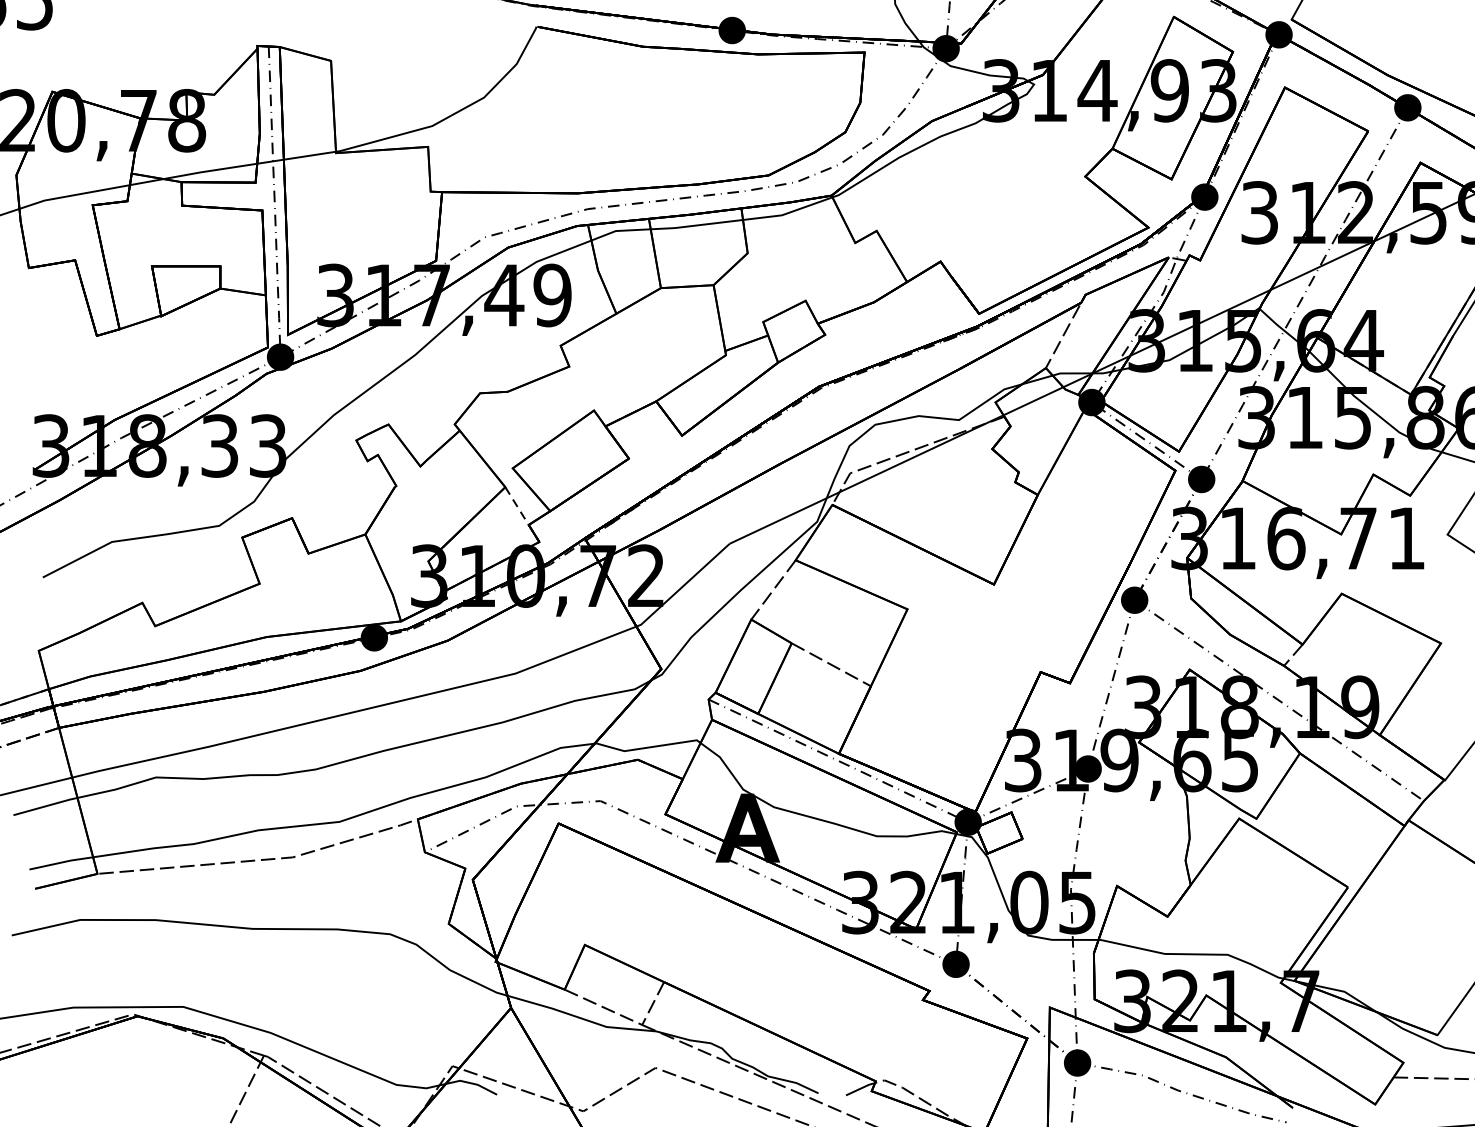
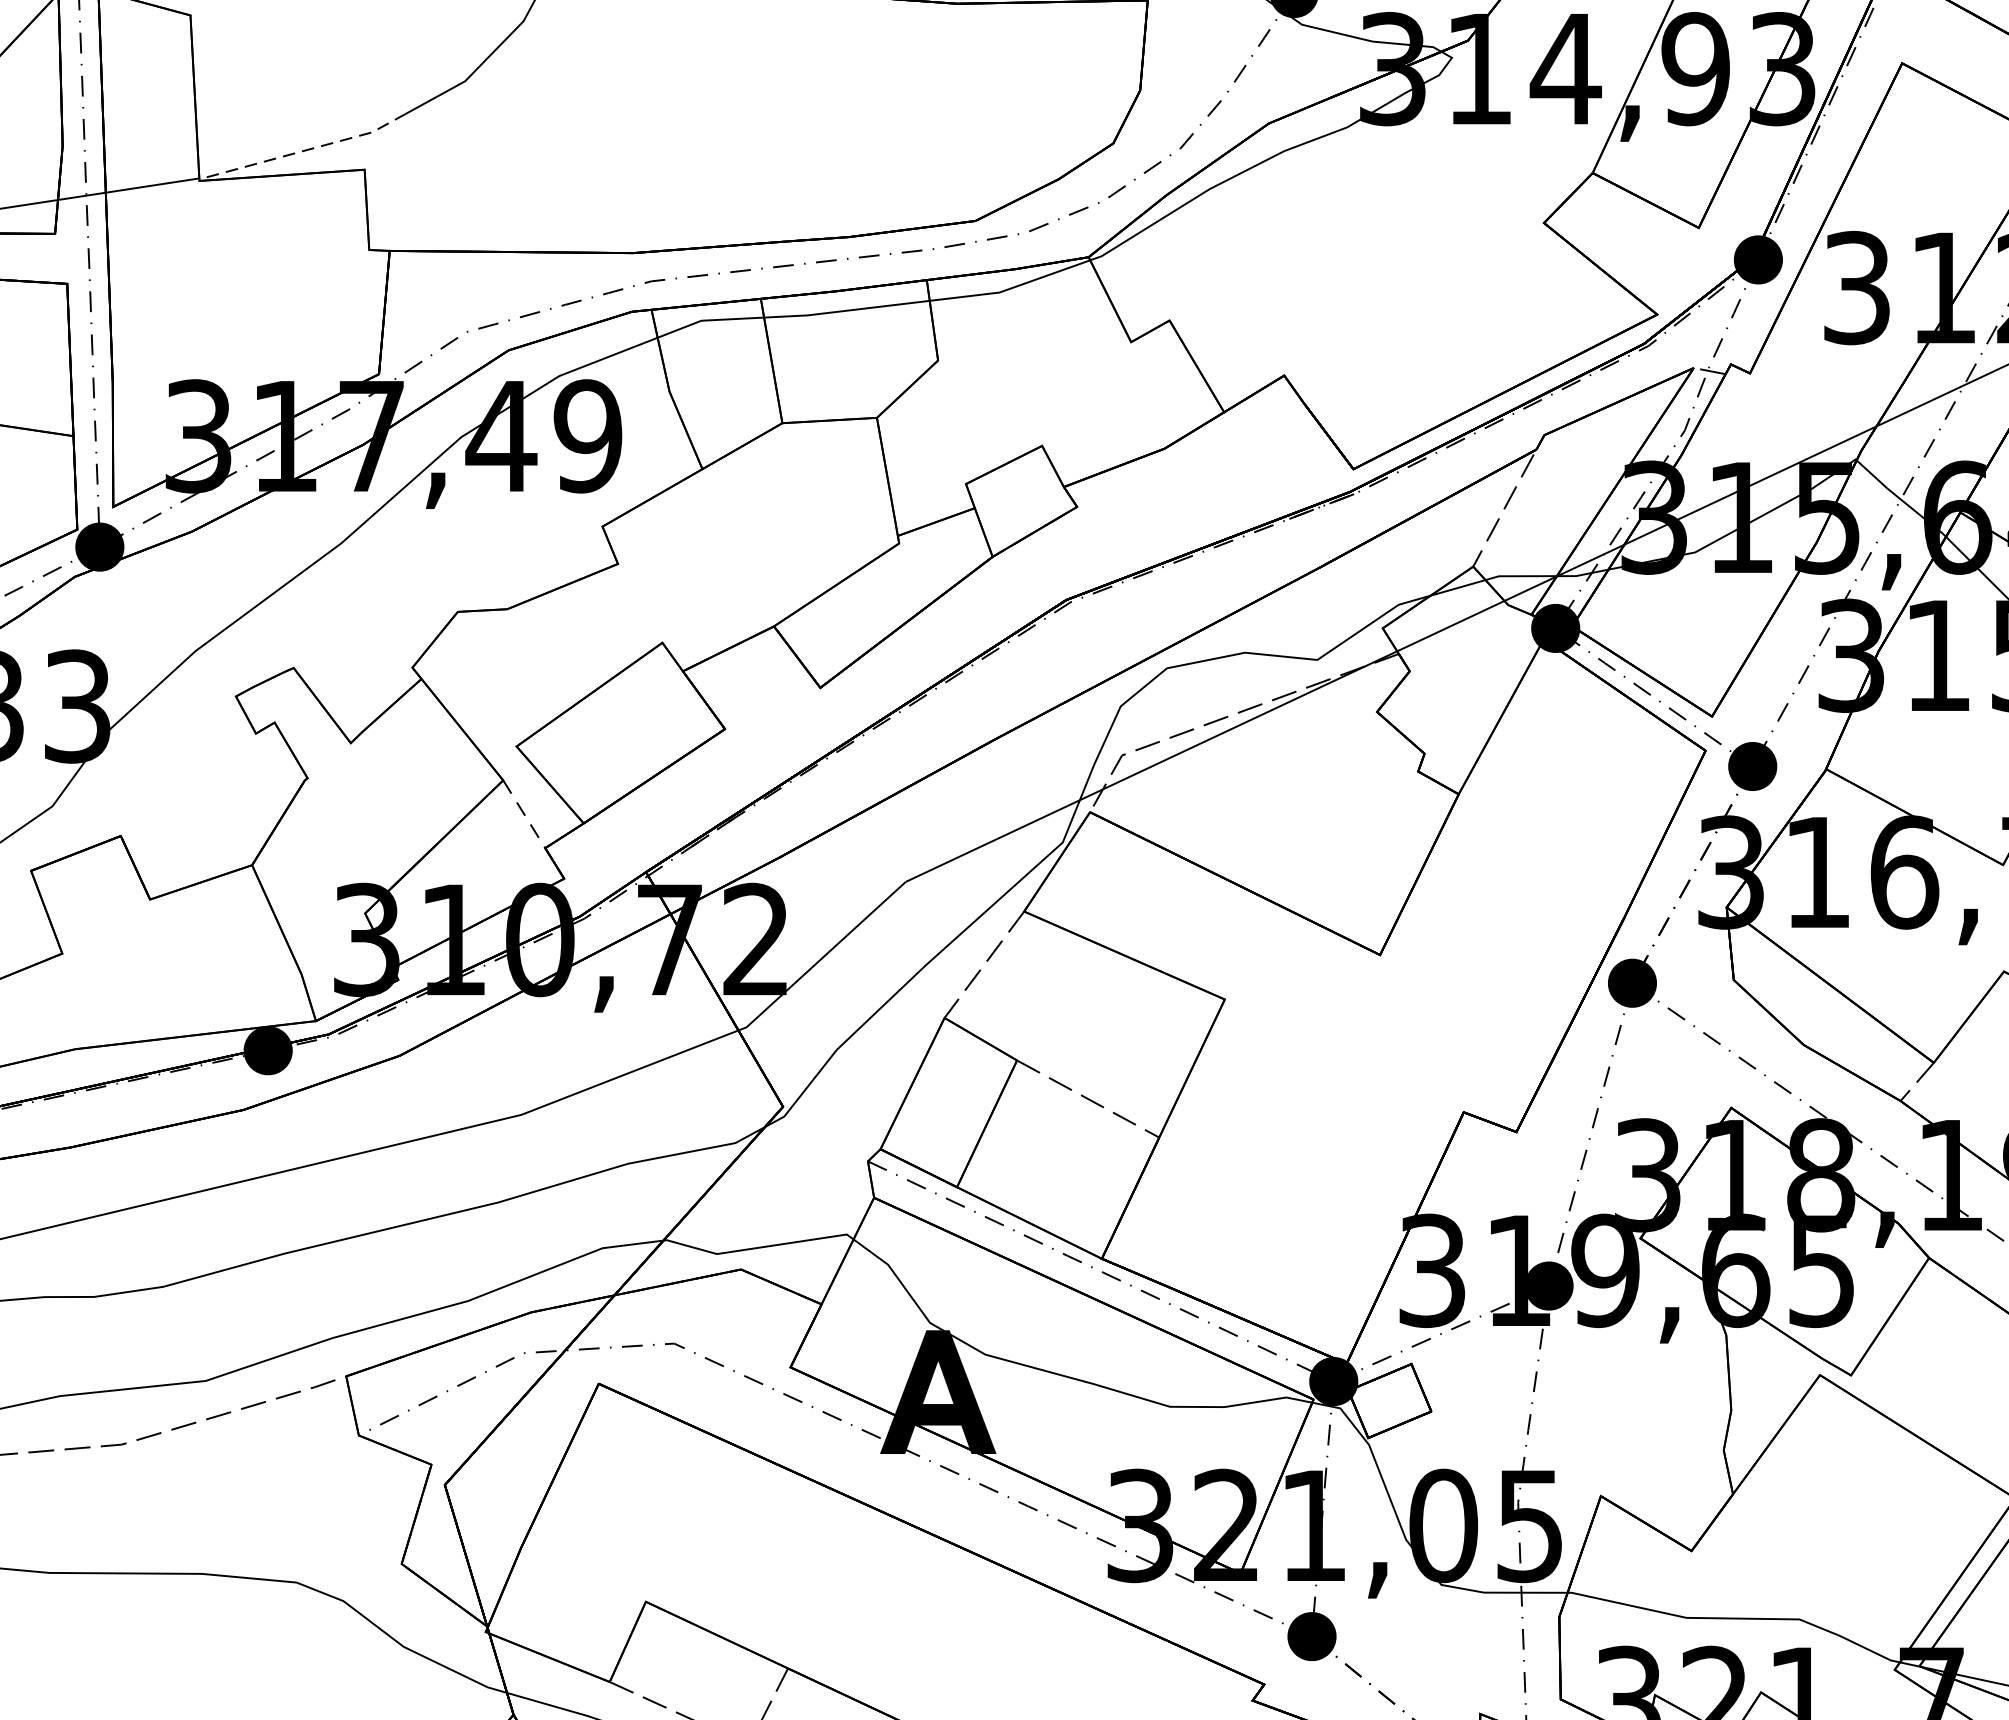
line: (393, 136) -> (302, 151), solid -> dashed

